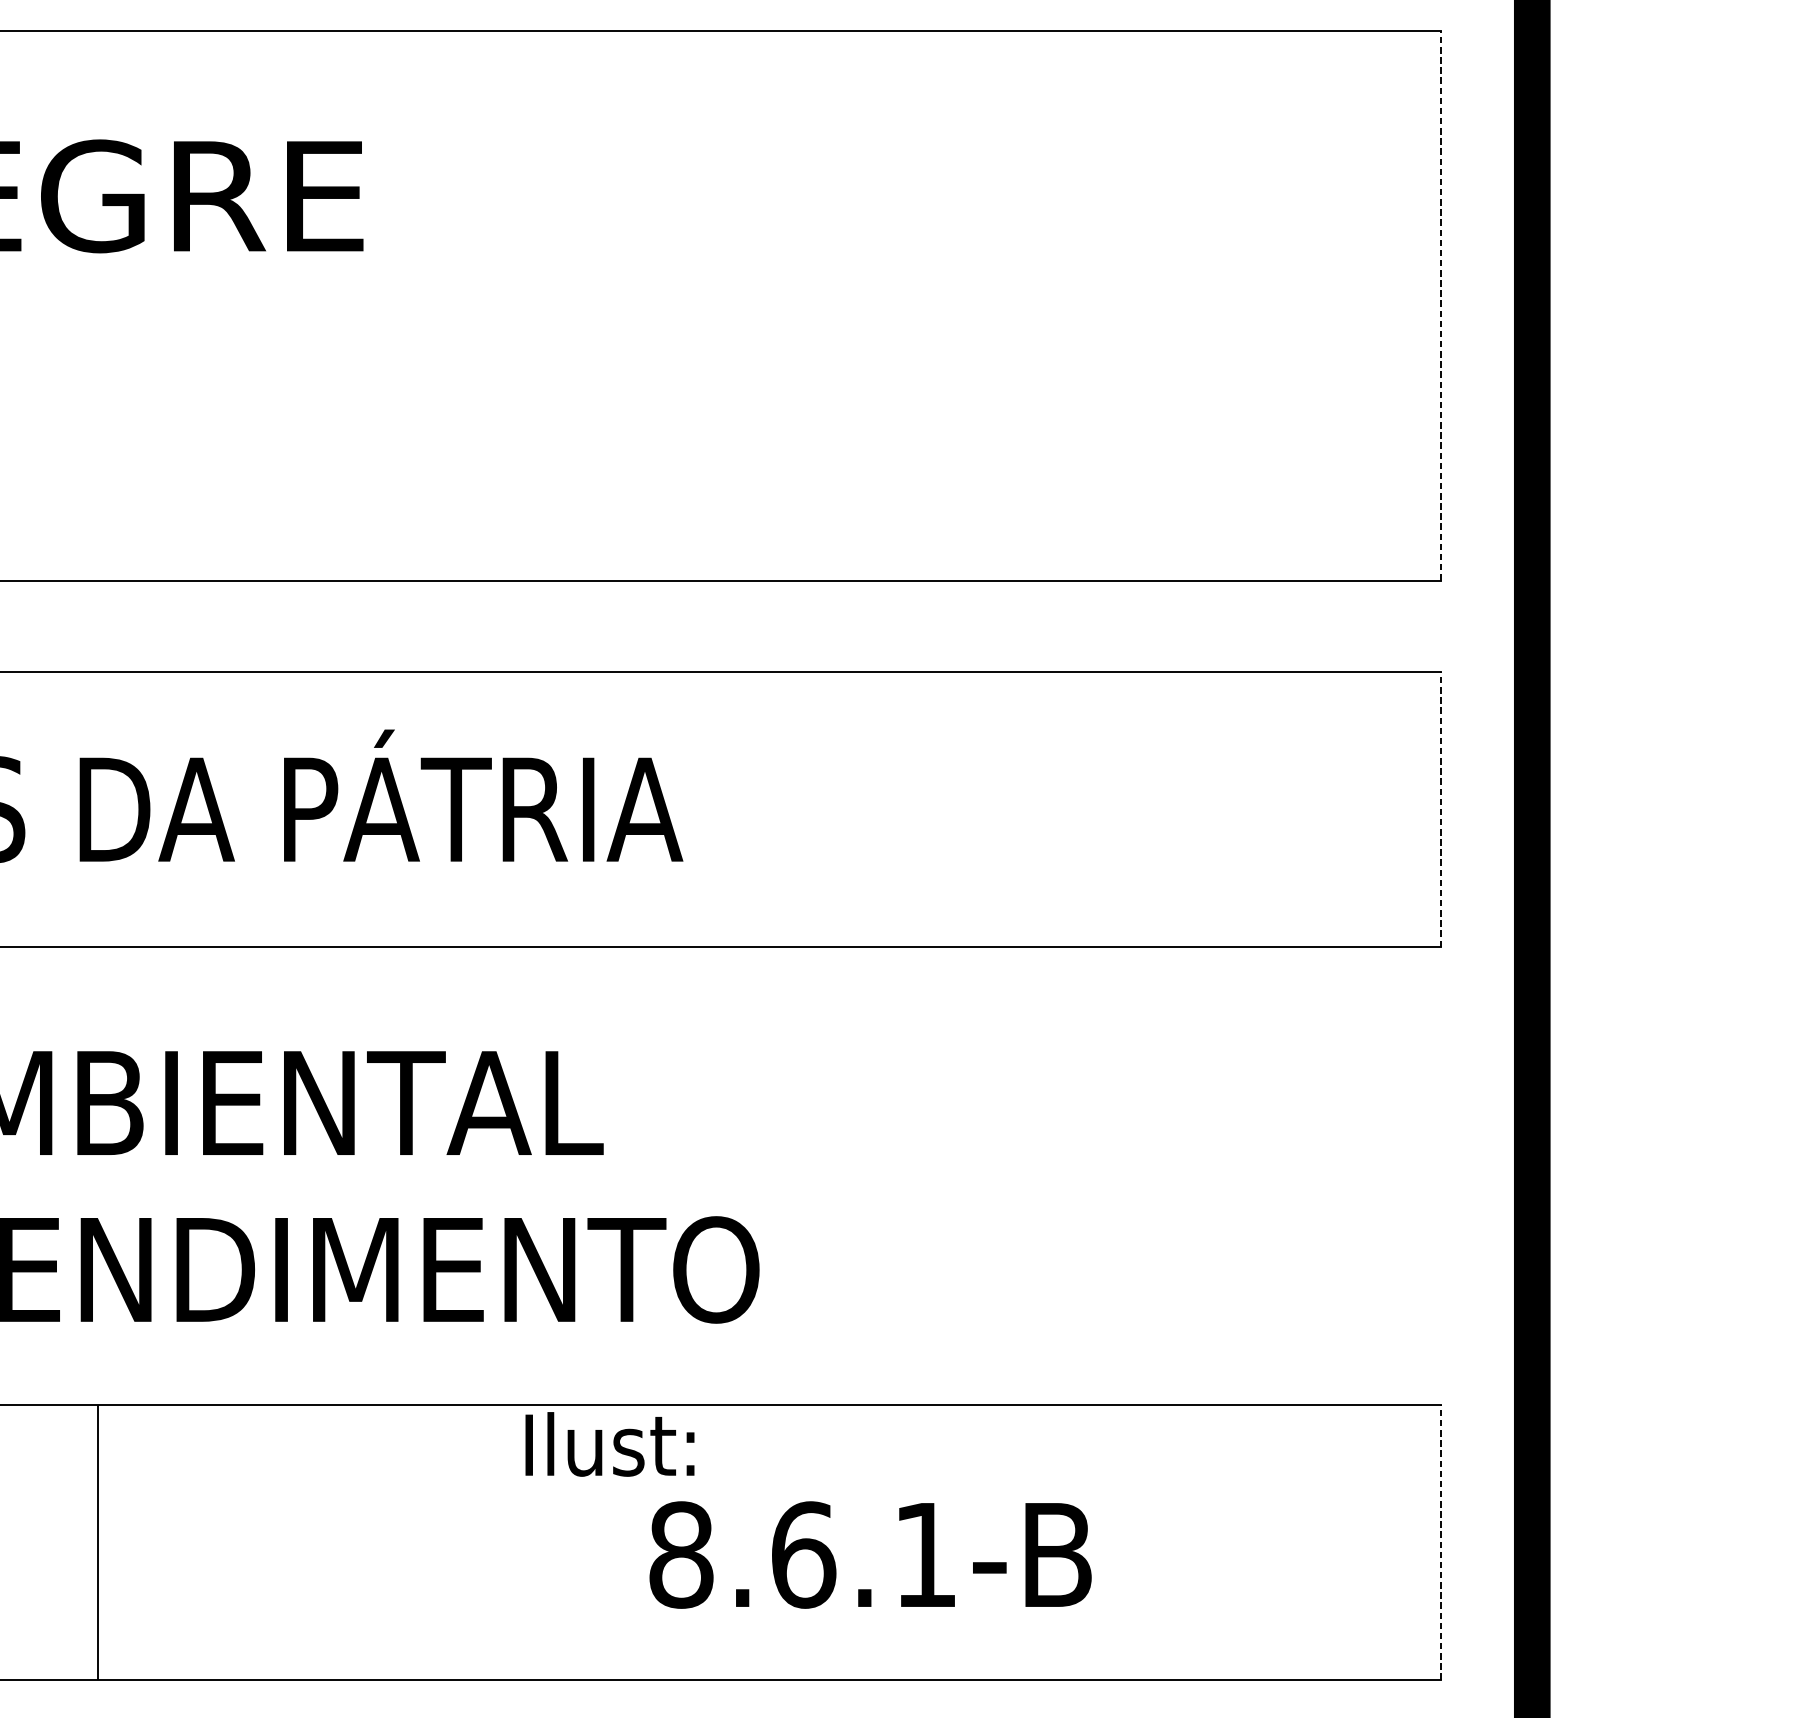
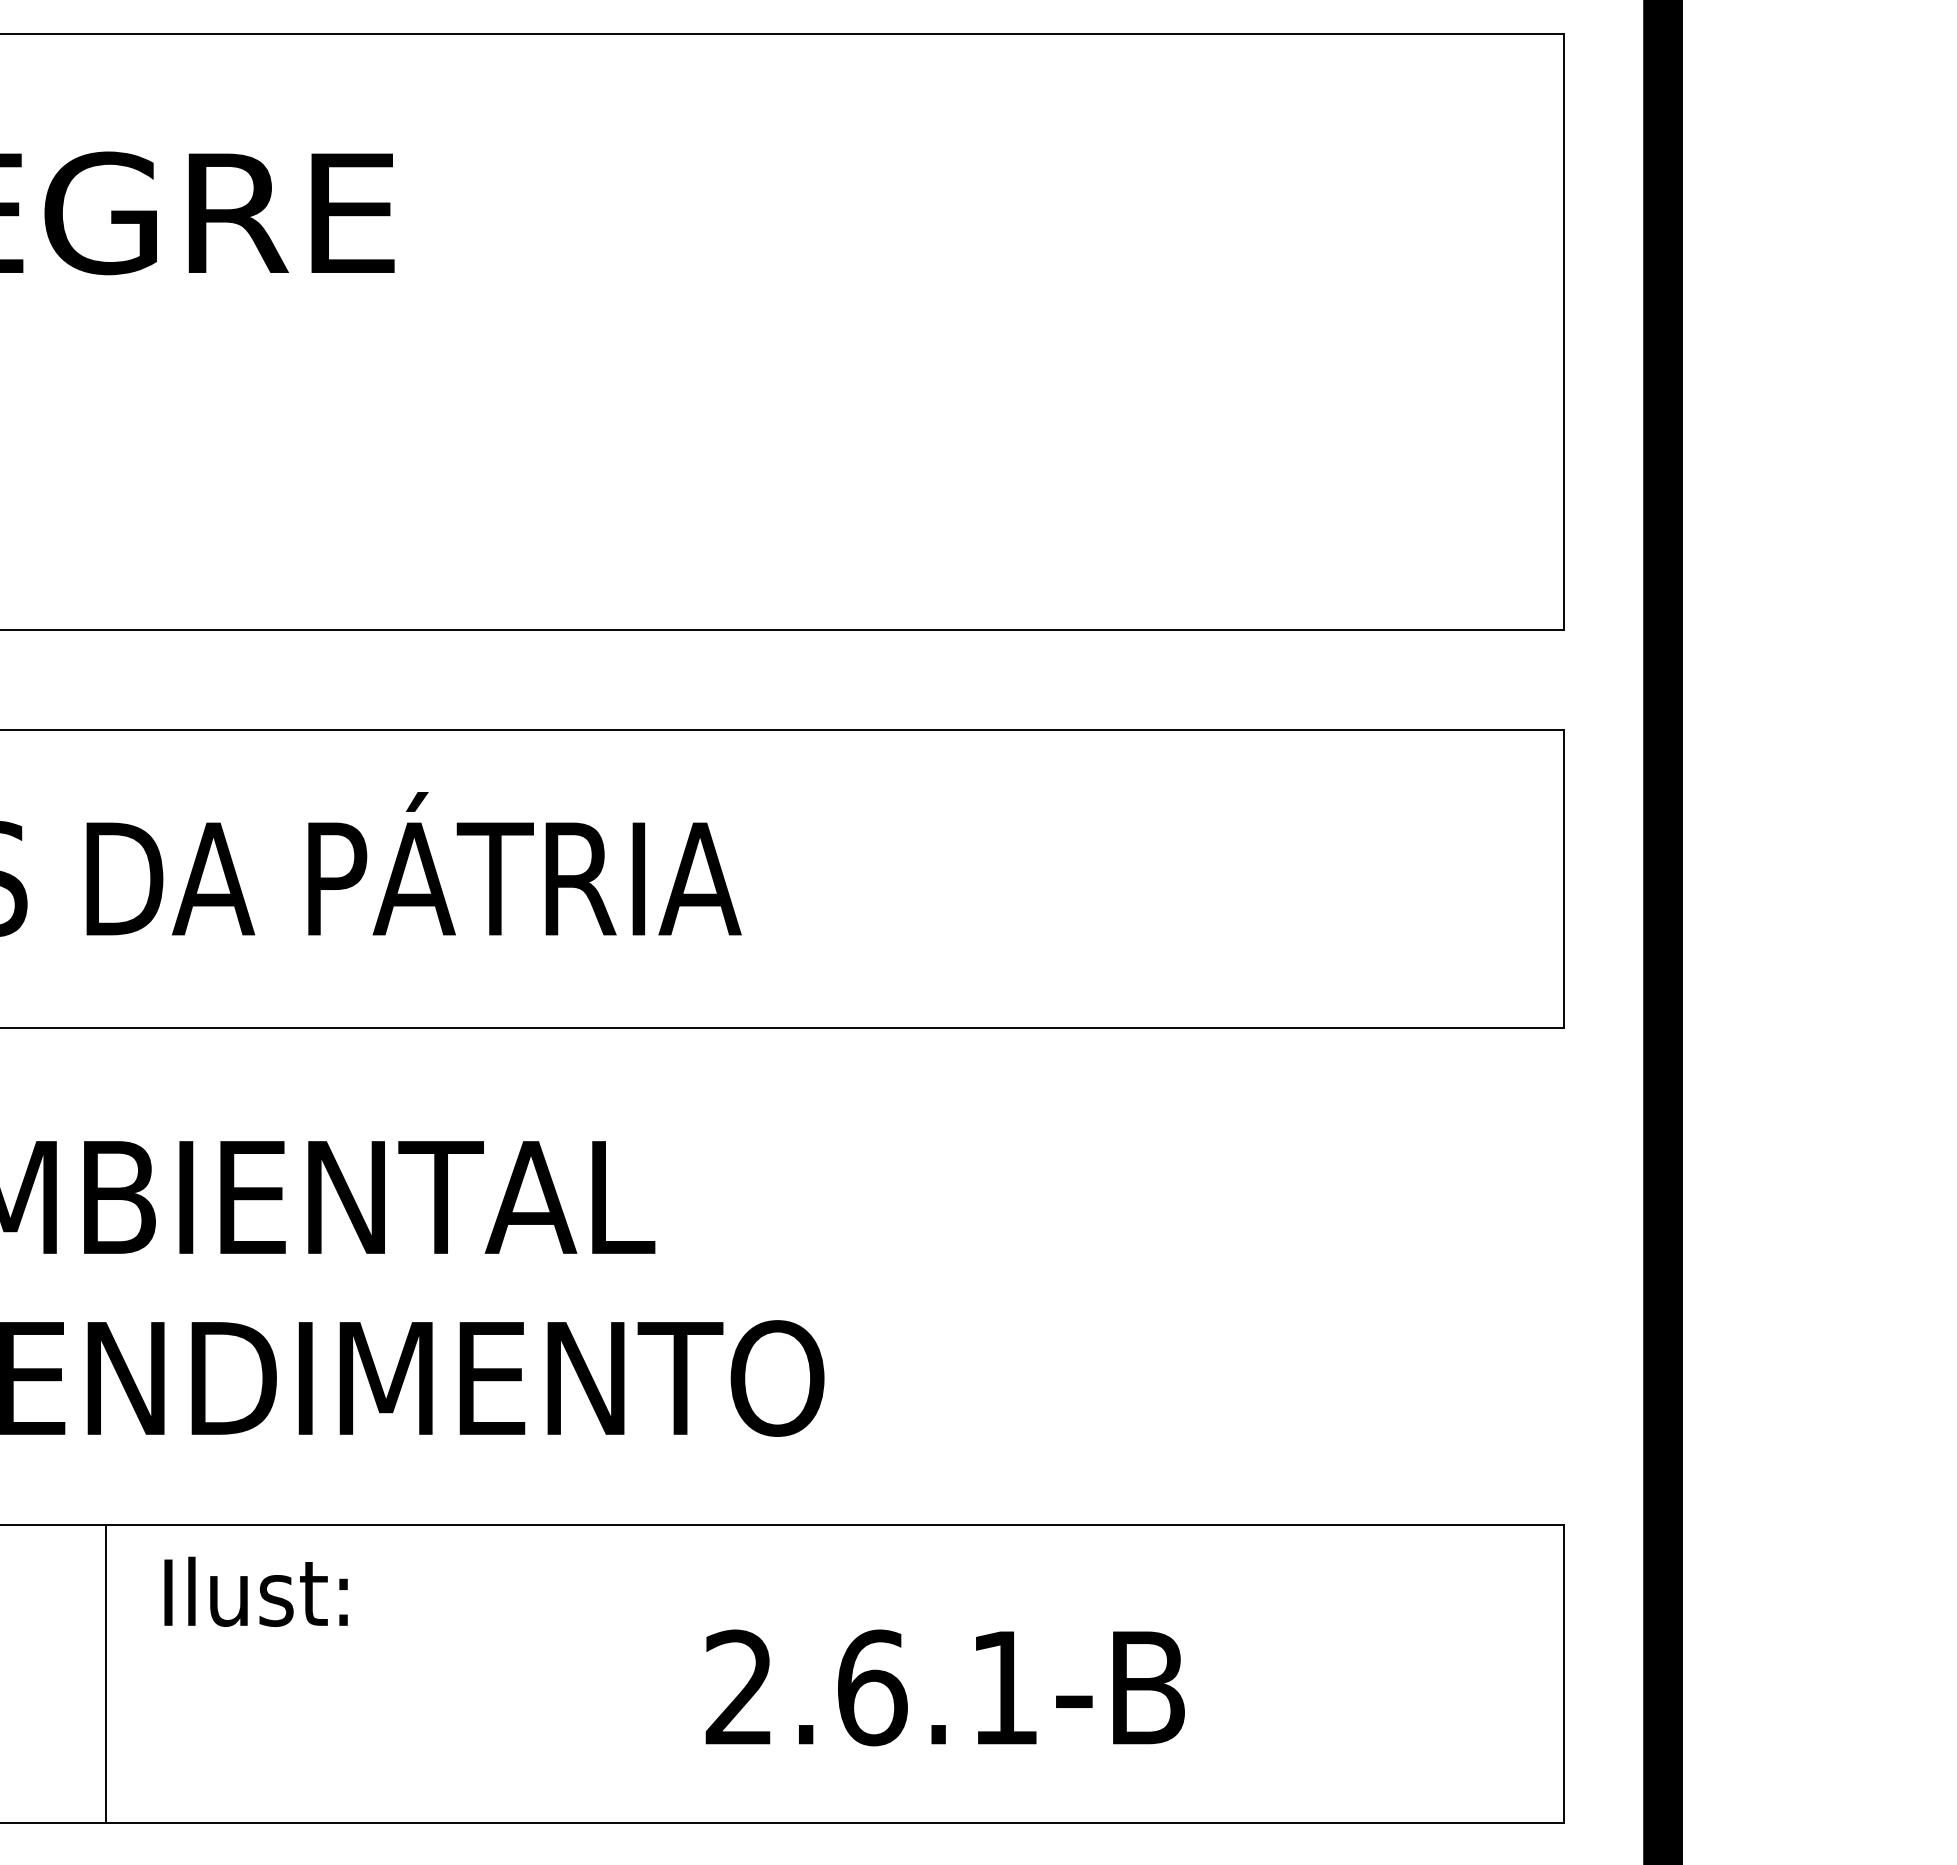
line: (1440, 305) -> (1563, 331), dashed -> solid
line: (1440, 809) -> (1563, 878), dashed -> solid
text: (609, 1444) -> (255, 1591), moved
line: (1440, 1541) -> (1563, 1673), dashed -> solid
text: (681, 1554) -> (739, 1687), 8.6.1-B -> 2.6.1-B

